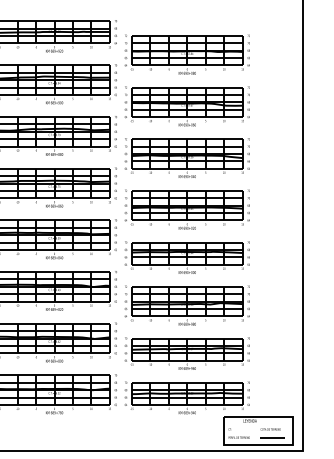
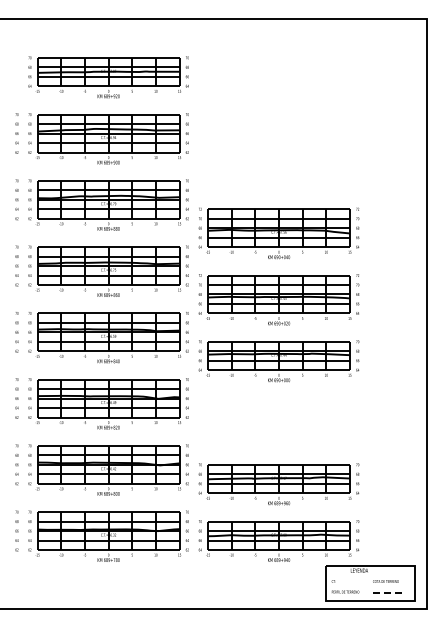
part: (186, 54) -> (278, 100), removed
part: (186, 105) -> (278, 166), removed
part: (186, 305) -> (278, 422), removed
line: (273, 438) -> (389, 592), solid -> dashed

